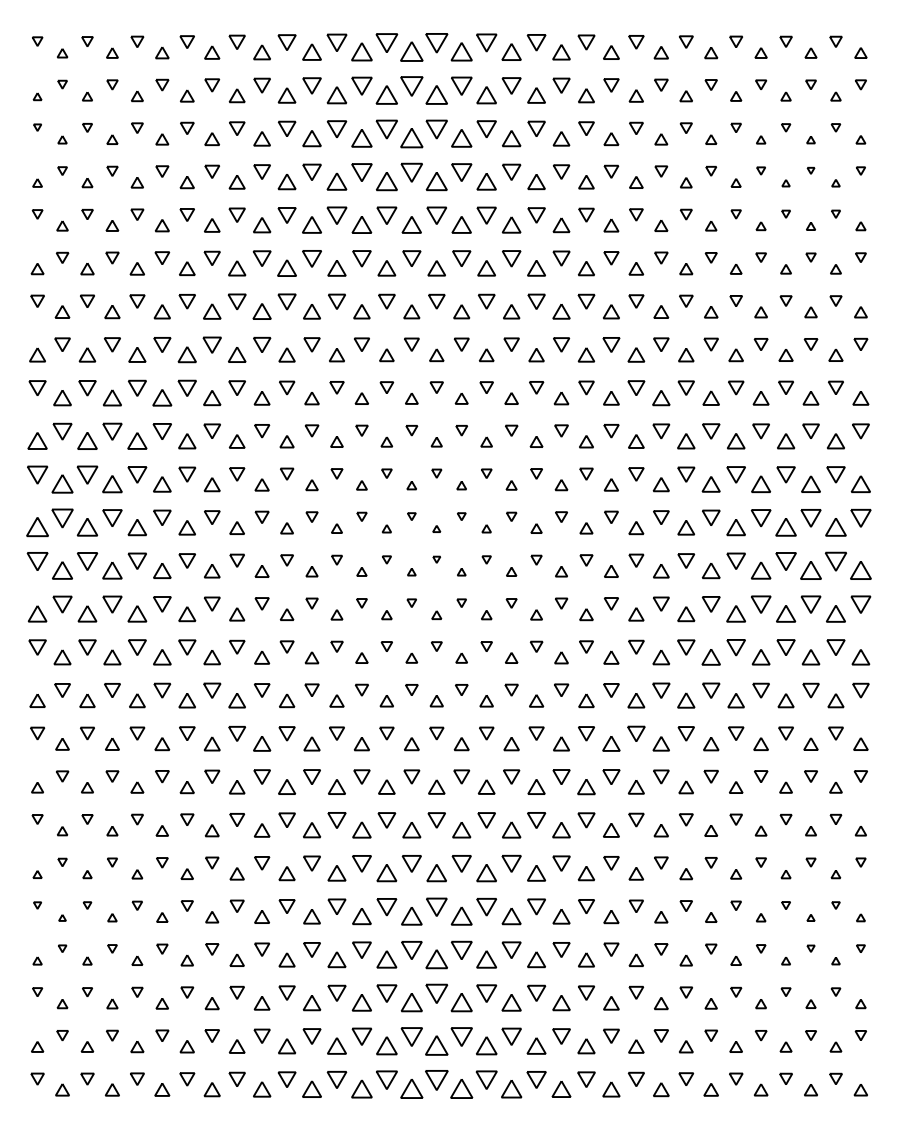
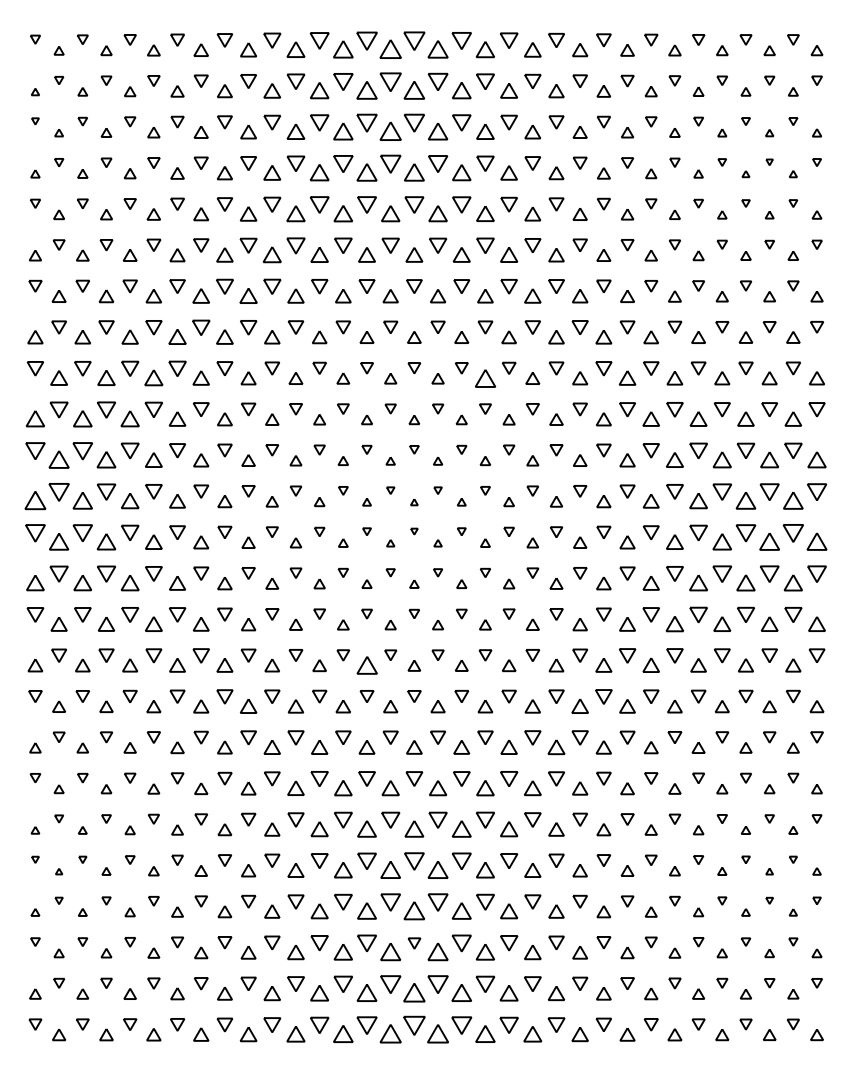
part: (511, 398) -> (485, 378), size x1.6
part: (386, 701) -> (366, 666), size x1.6
part: (436, 993) -> (414, 943), size x0.6

